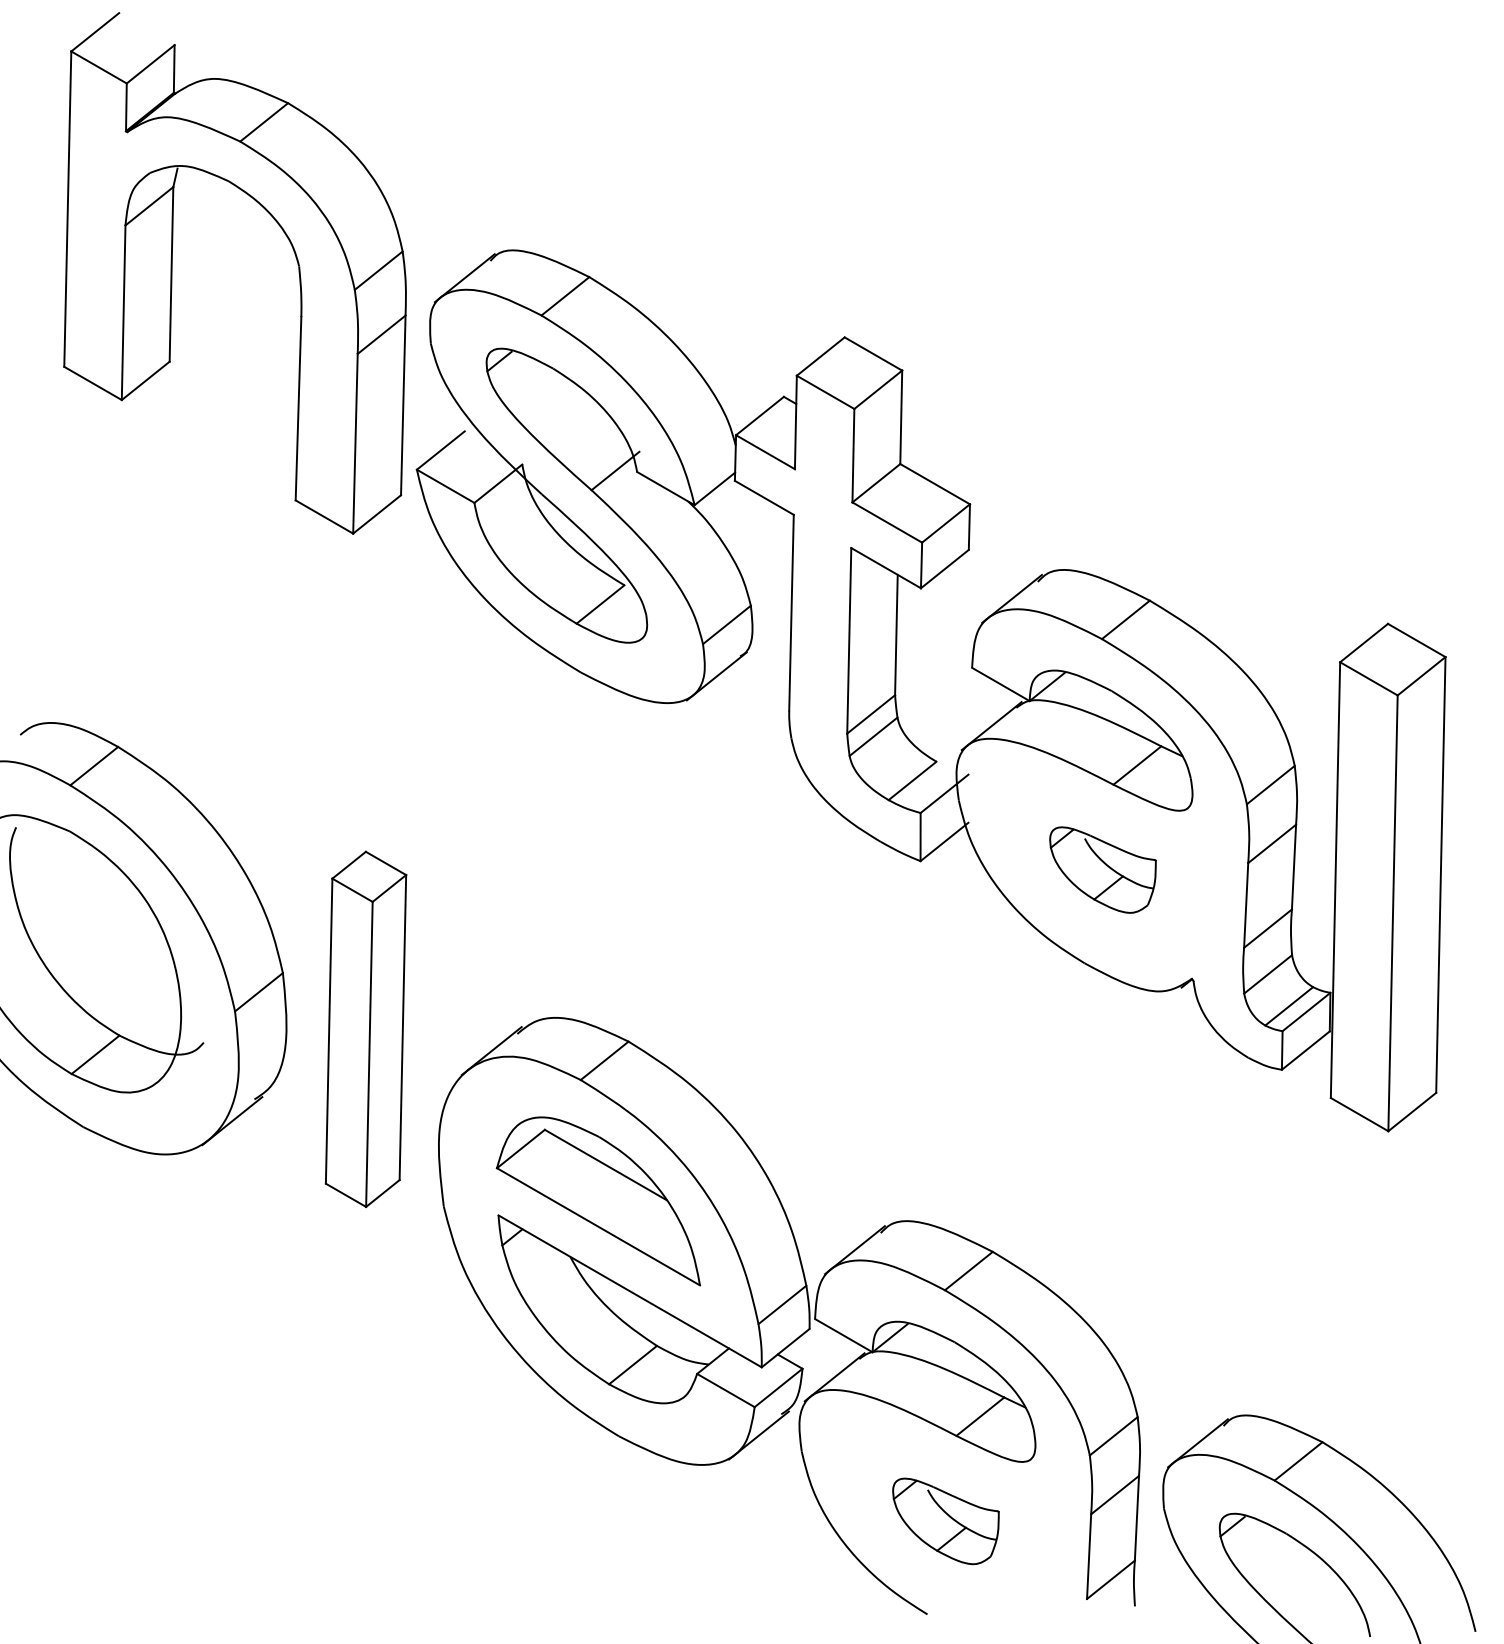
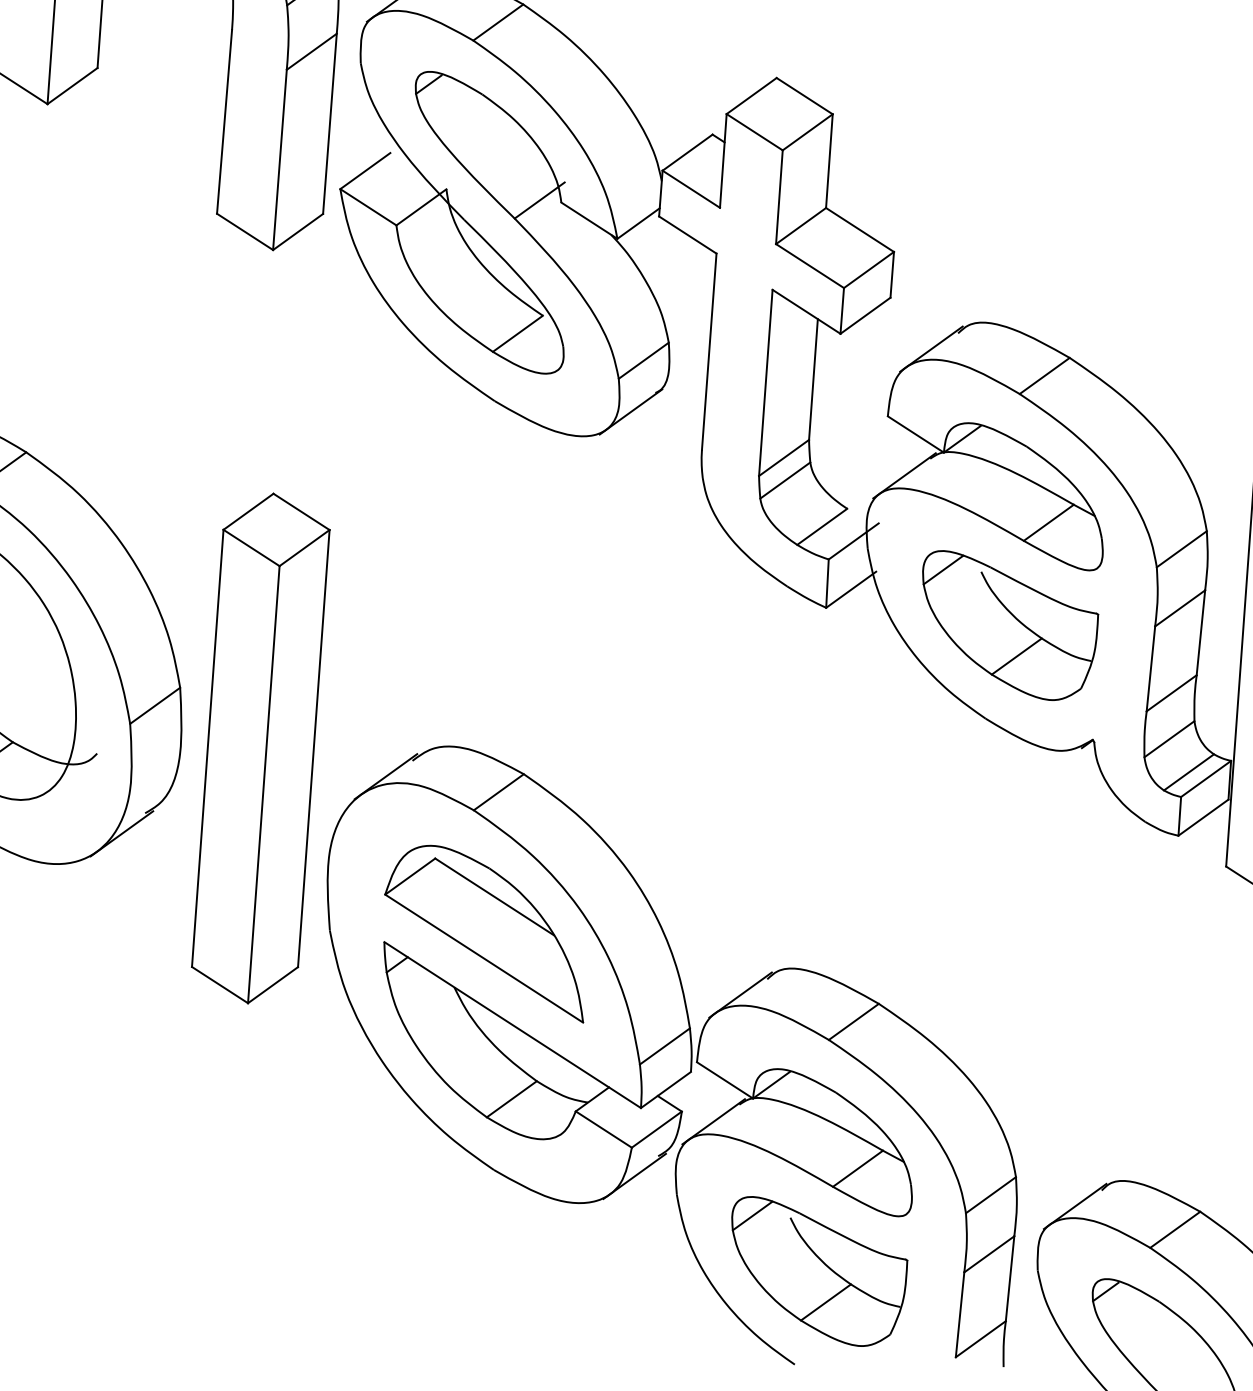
part: (1102, 869) -> (1008, 625), size x1.67
part: (365, 1029) -> (260, 748), size x1.43
part: (945, 1521) -> (817, 1272), size x1.67

